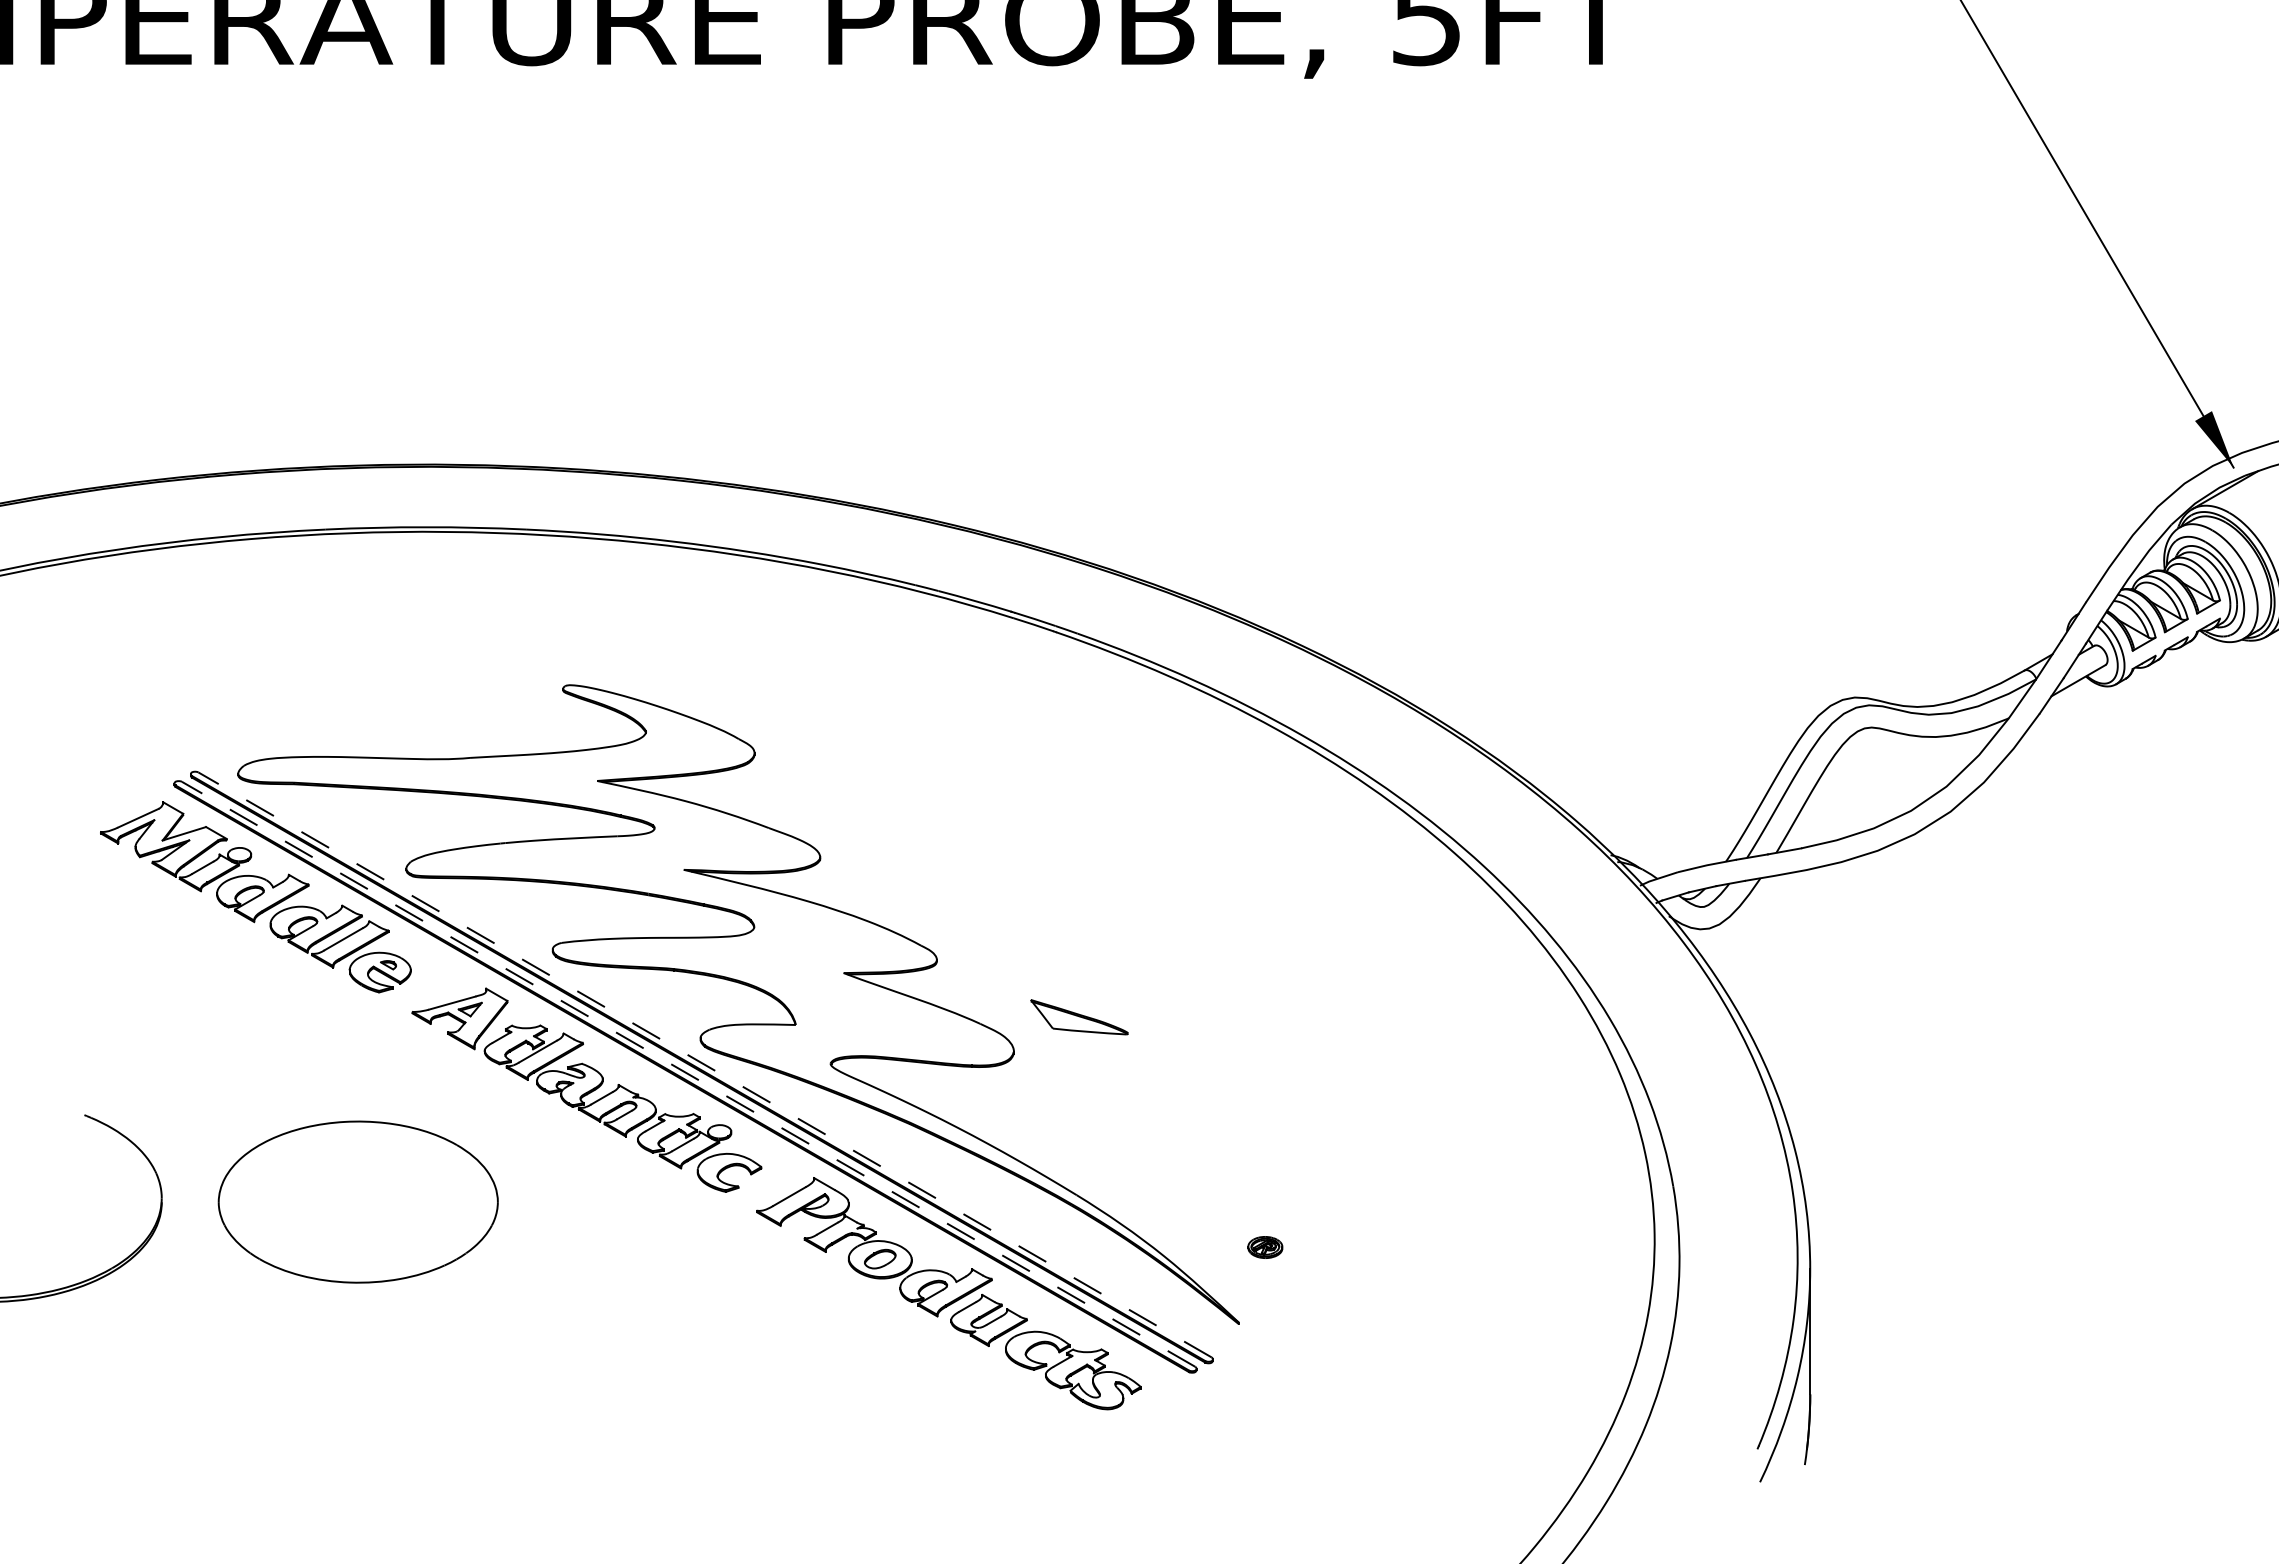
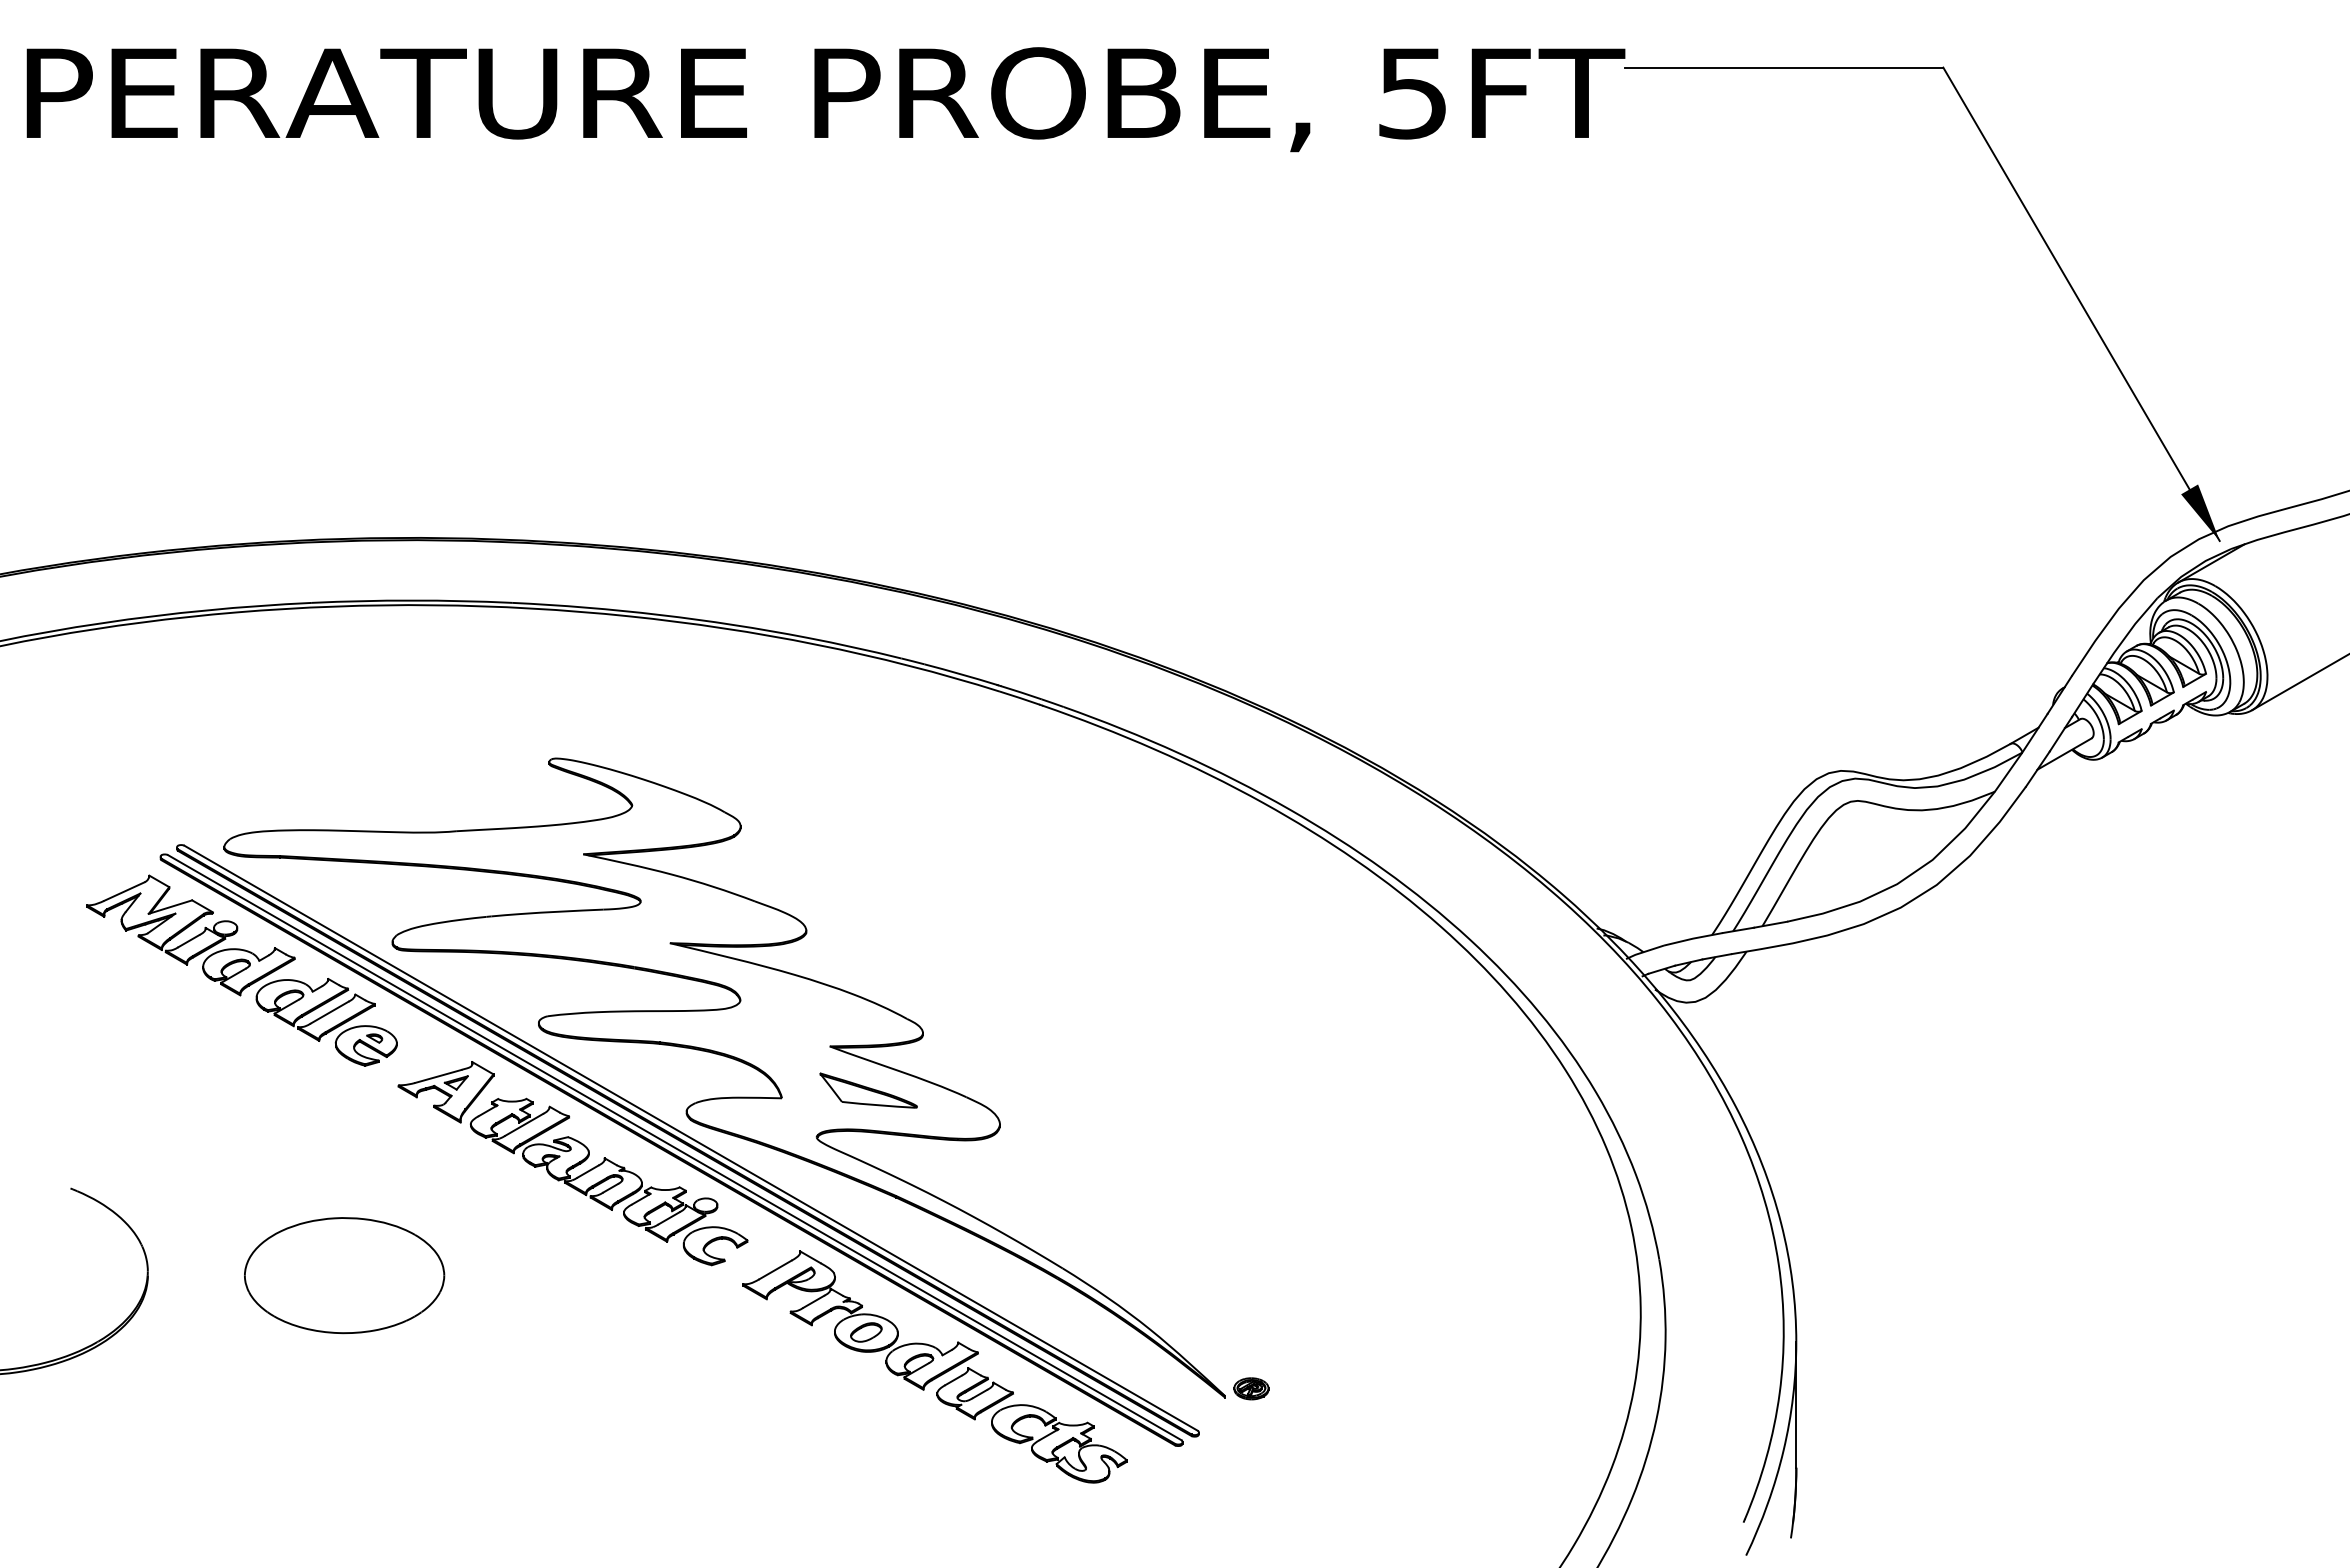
part: (1079, 1017) -> (868, 1090), moved
line: (704, 1065) -> (690, 1138), dashed -> solid
line: (688, 1074) -> (674, 1147), dashed -> solid
part: (358, 1202) -> (344, 1275), size x0.71
part: (1265, 1247) -> (1251, 1388), moved

